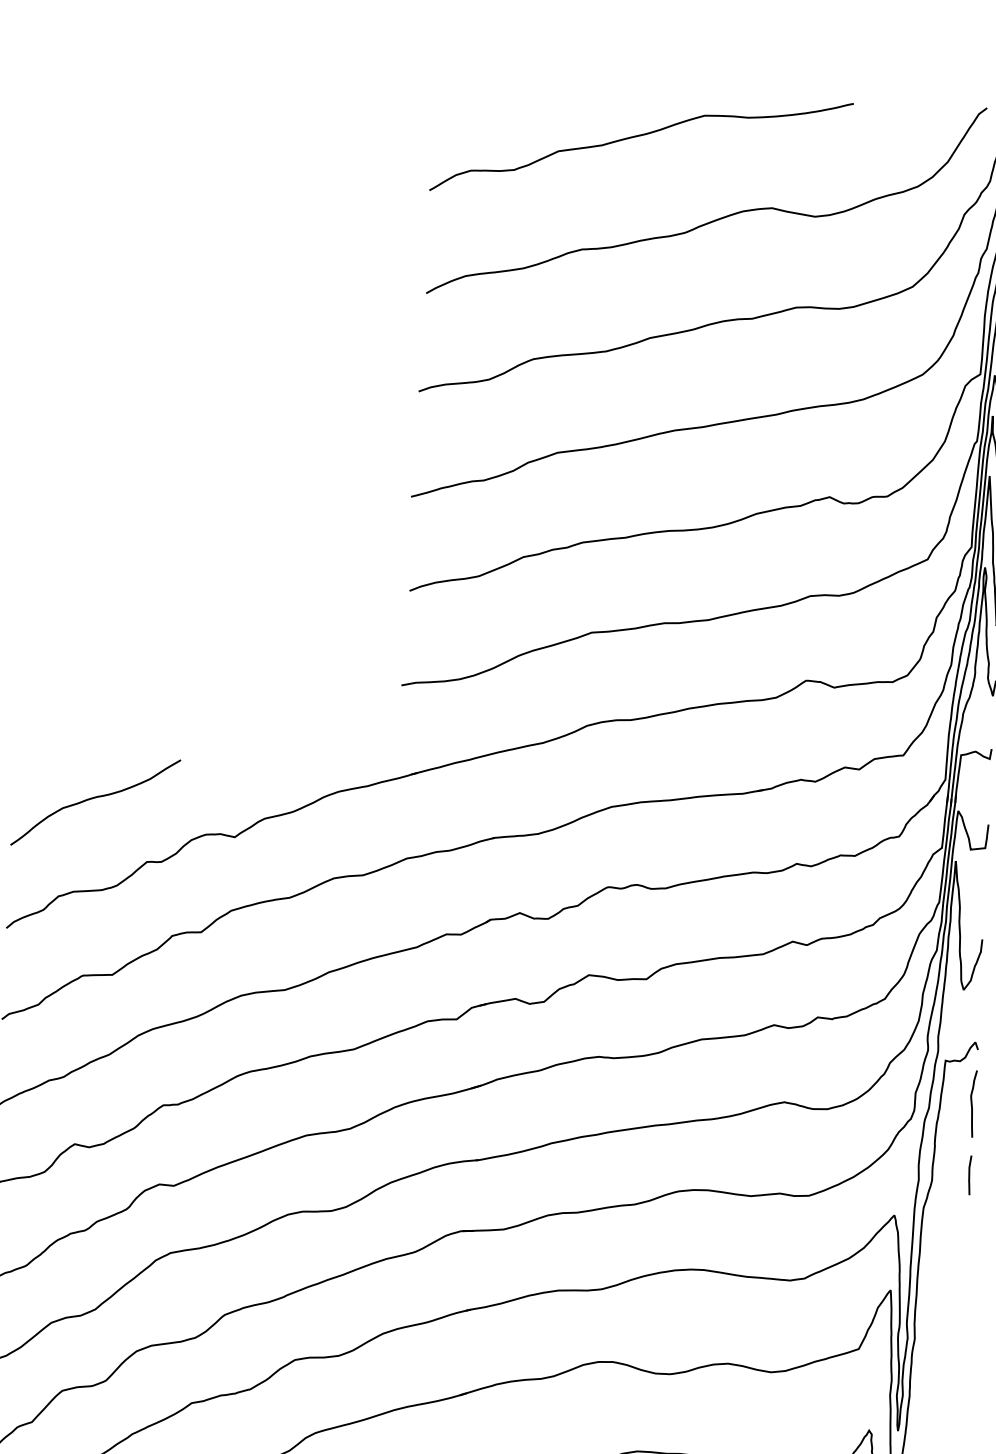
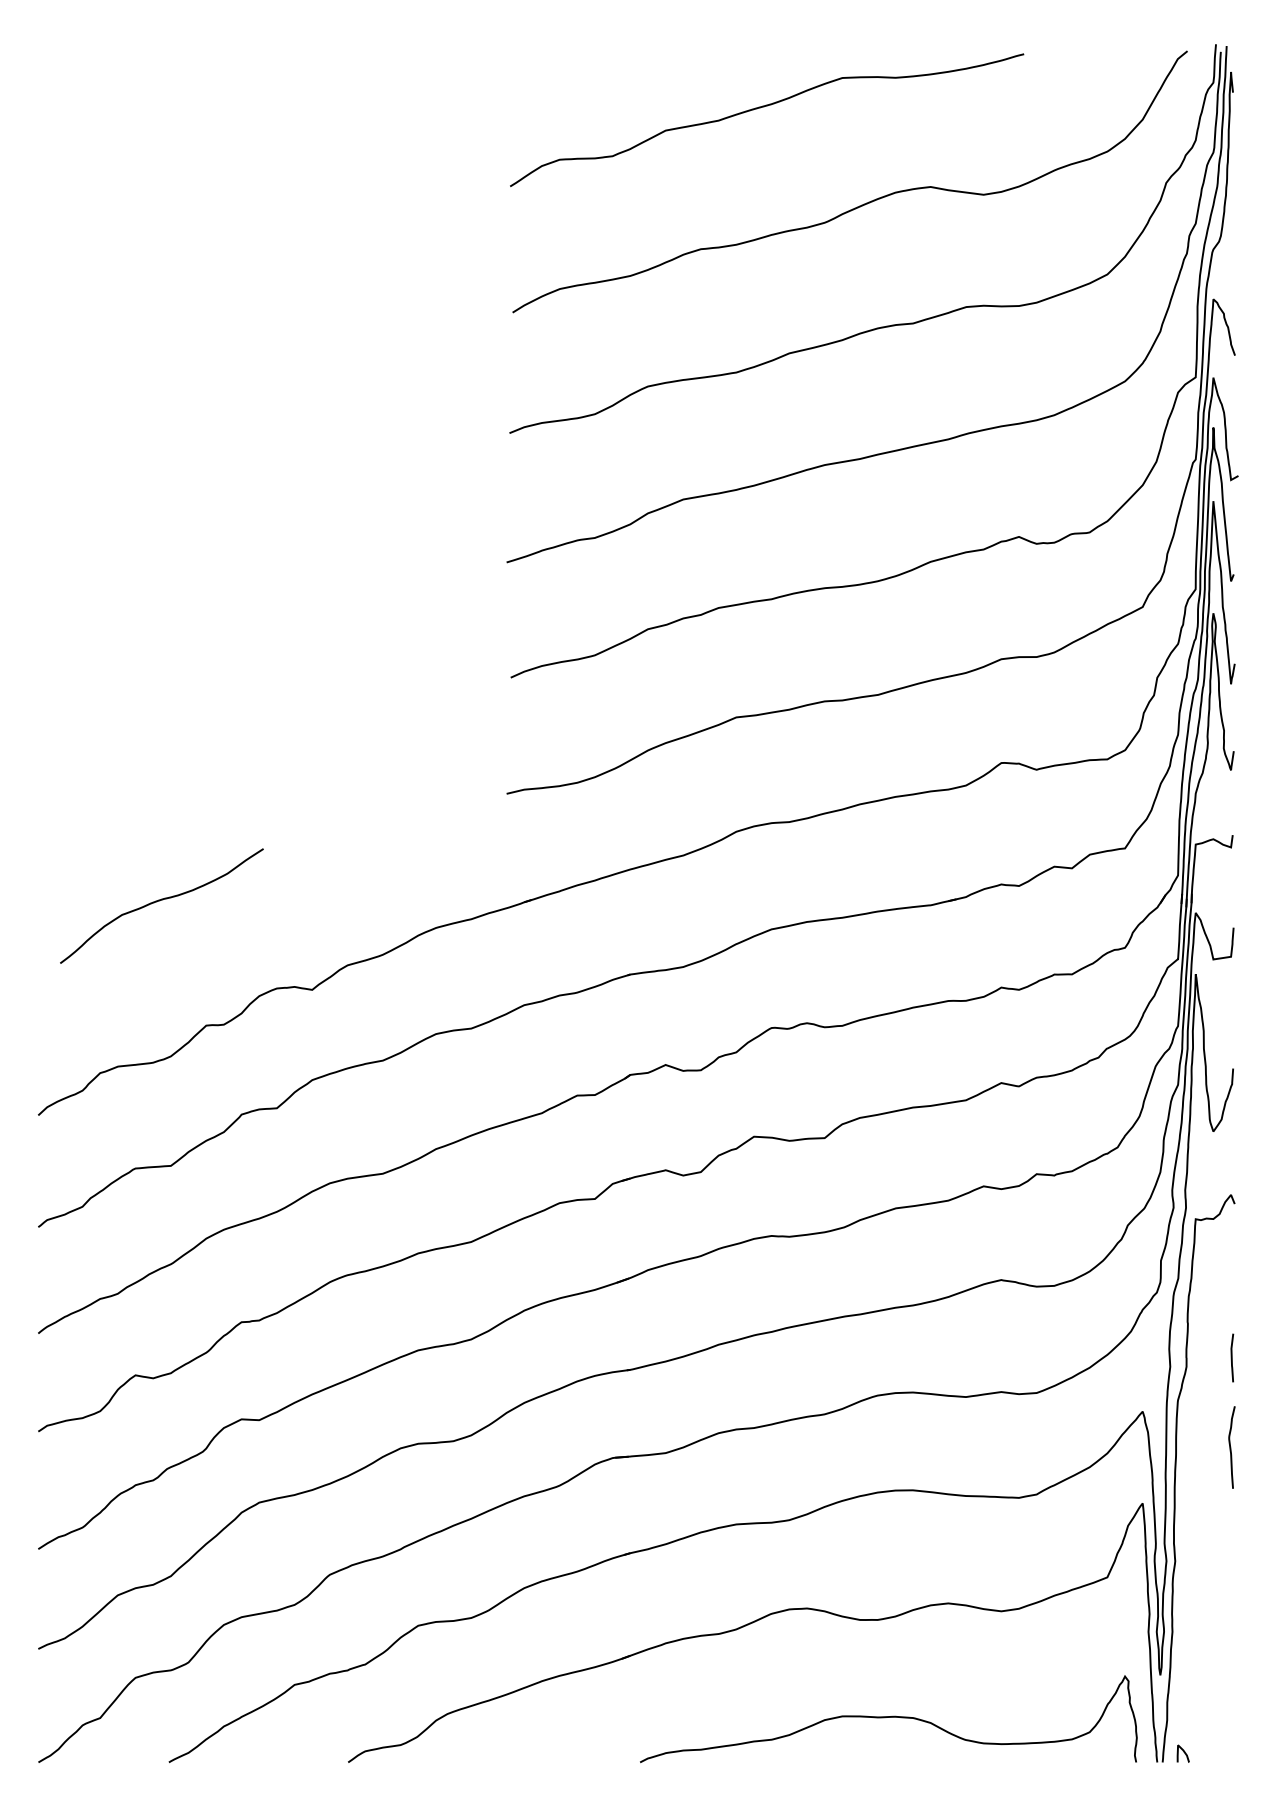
curve: (93, 798) -> (159, 901), moved
curve: (972, 1103) -> (1231, 1447), moved

